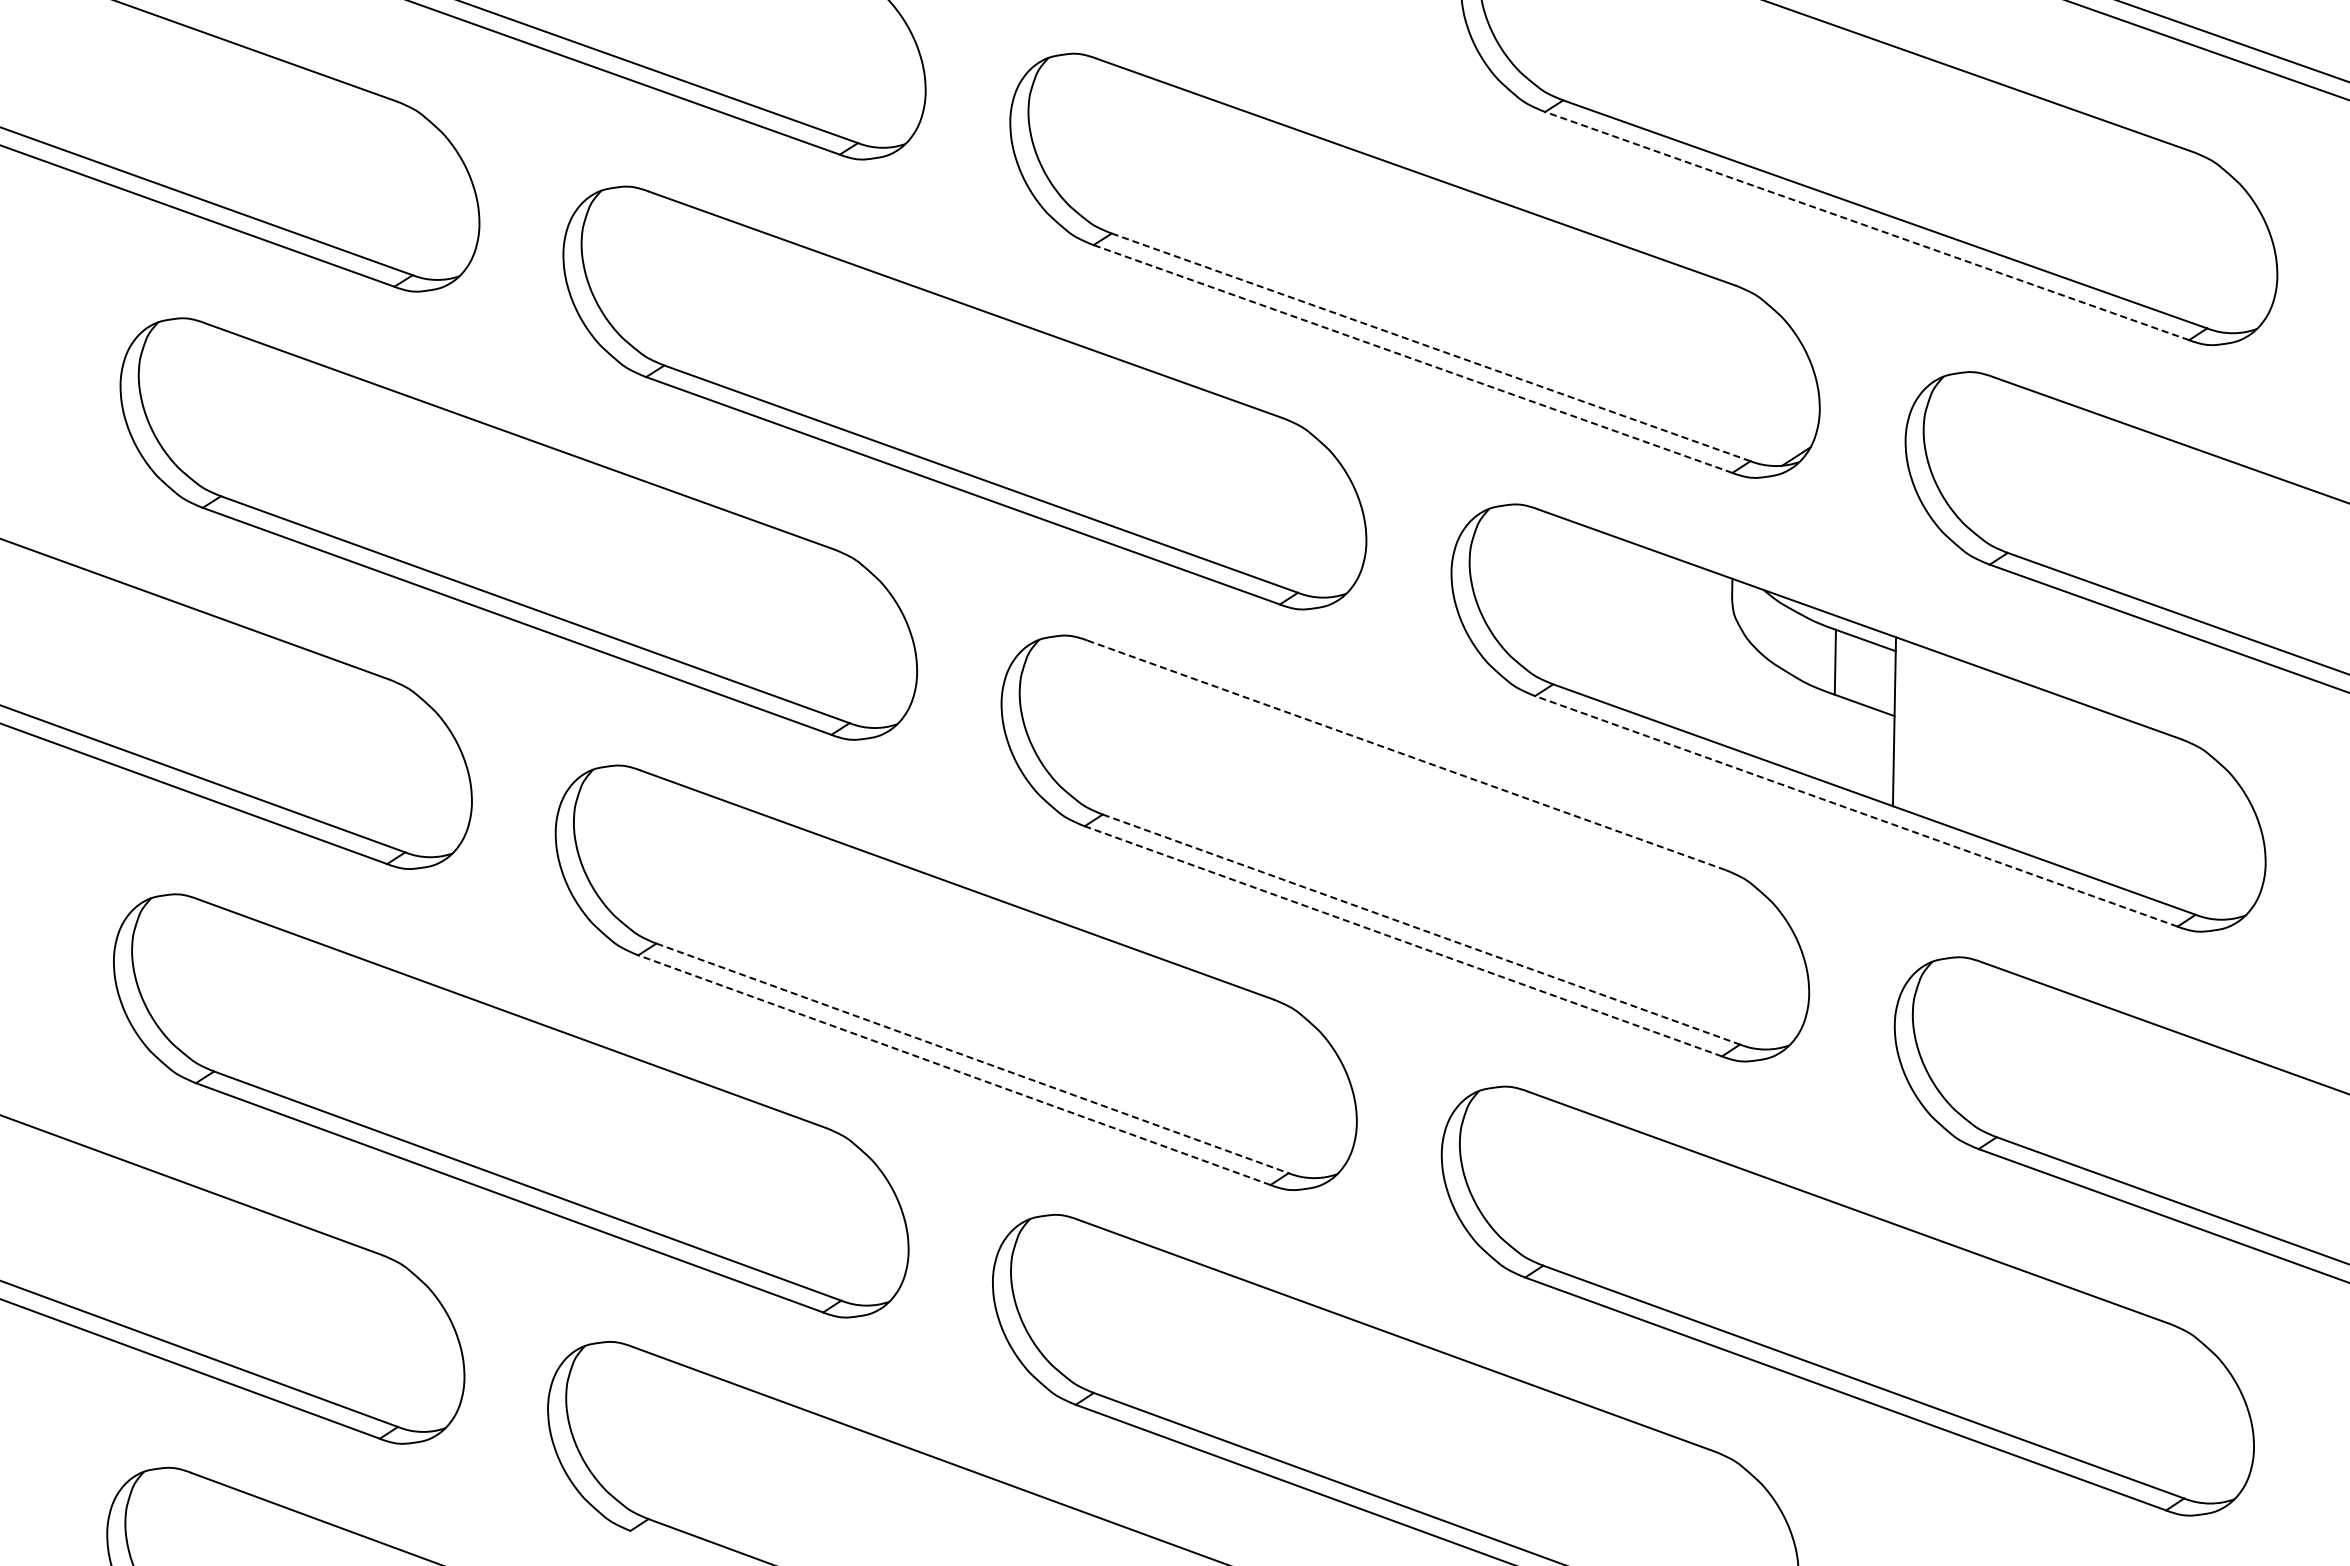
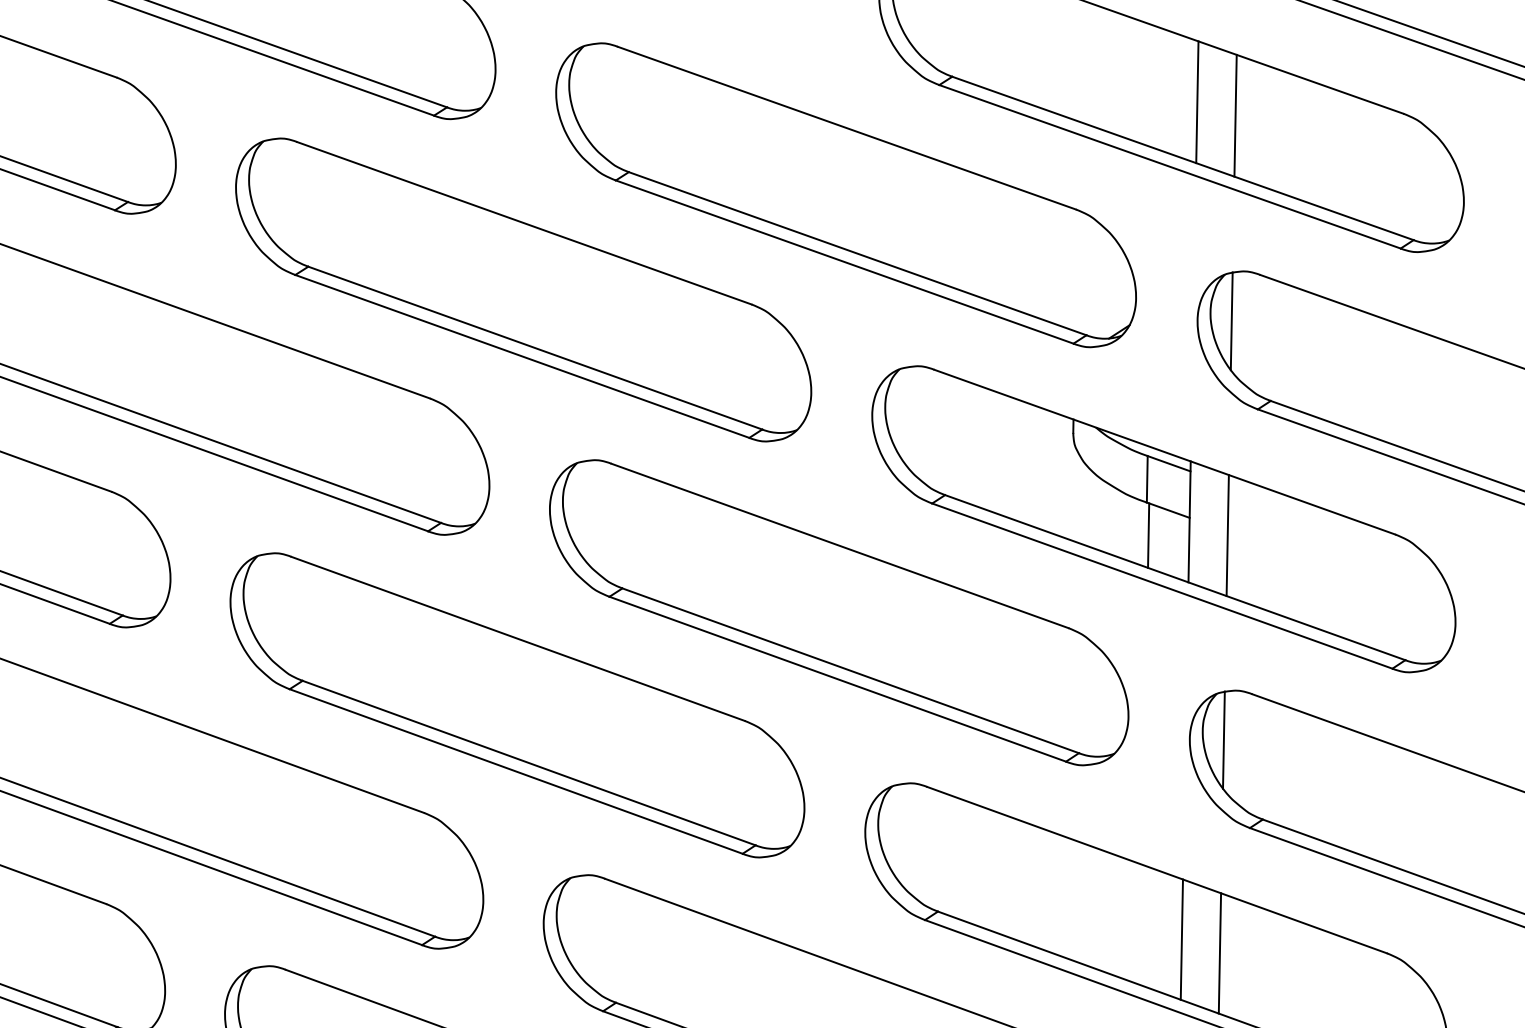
line: (1904, 135) -> (1196, 101), added
line: (1958, 154) -> (1235, 115), added
line: (1867, 226) -> (1170, 167), dashed -> solid
line: (1431, 347) -> (857, 253), dashed -> solid
line: (1412, 358) -> (844, 261), dashed -> solid
line: (1953, 441) -> (1231, 321), added
line: (1837, 740) -> (1148, 535), added
line: (1947, 740) -> (1227, 535), added
line: (1406, 755) -> (840, 546), dashed -> solid
line: (1855, 811) -> (1161, 586), dashed -> solid
line: (1421, 929) -> (850, 670), dashed -> solid
line: (1403, 941) -> (837, 679), dashed -> solid
line: (1942, 1026) -> (1224, 740), added
line: (973, 1058) -> (529, 763), dashed -> solid
line: (953, 1069) -> (515, 771), dashed -> solid
line: (1883, 1304) -> (1181, 939), added
line: (1936, 1324) -> (1219, 953), added

